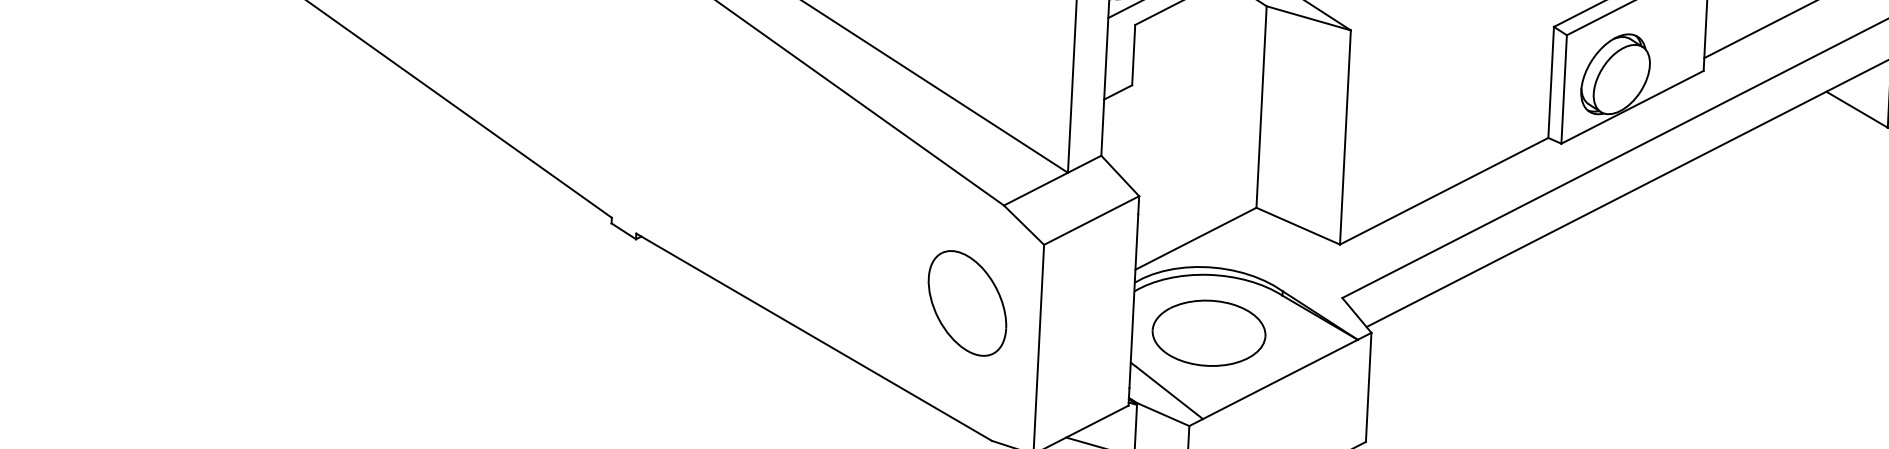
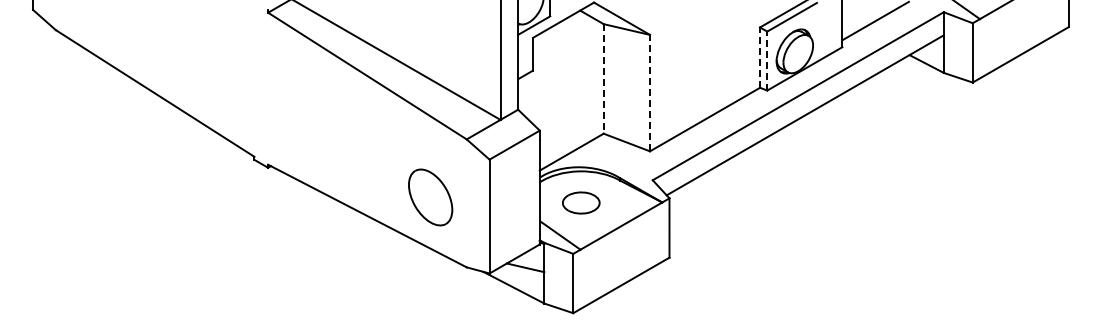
line: (1551, 82) -> (760, 57), solid -> dashed
line: (1564, 88) -> (767, 60), solid -> dashed
line: (1261, 106) -> (603, 78), solid -> dashed
line: (1346, 136) -> (650, 92), solid -> dashed
part: (967, 303) -> (430, 197), moved
part: (1207, 332) -> (580, 202), size x0.6

